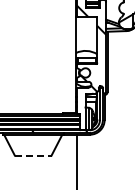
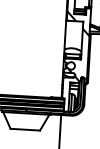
line: (33, 155) -> (25, 129), dashed -> solid

